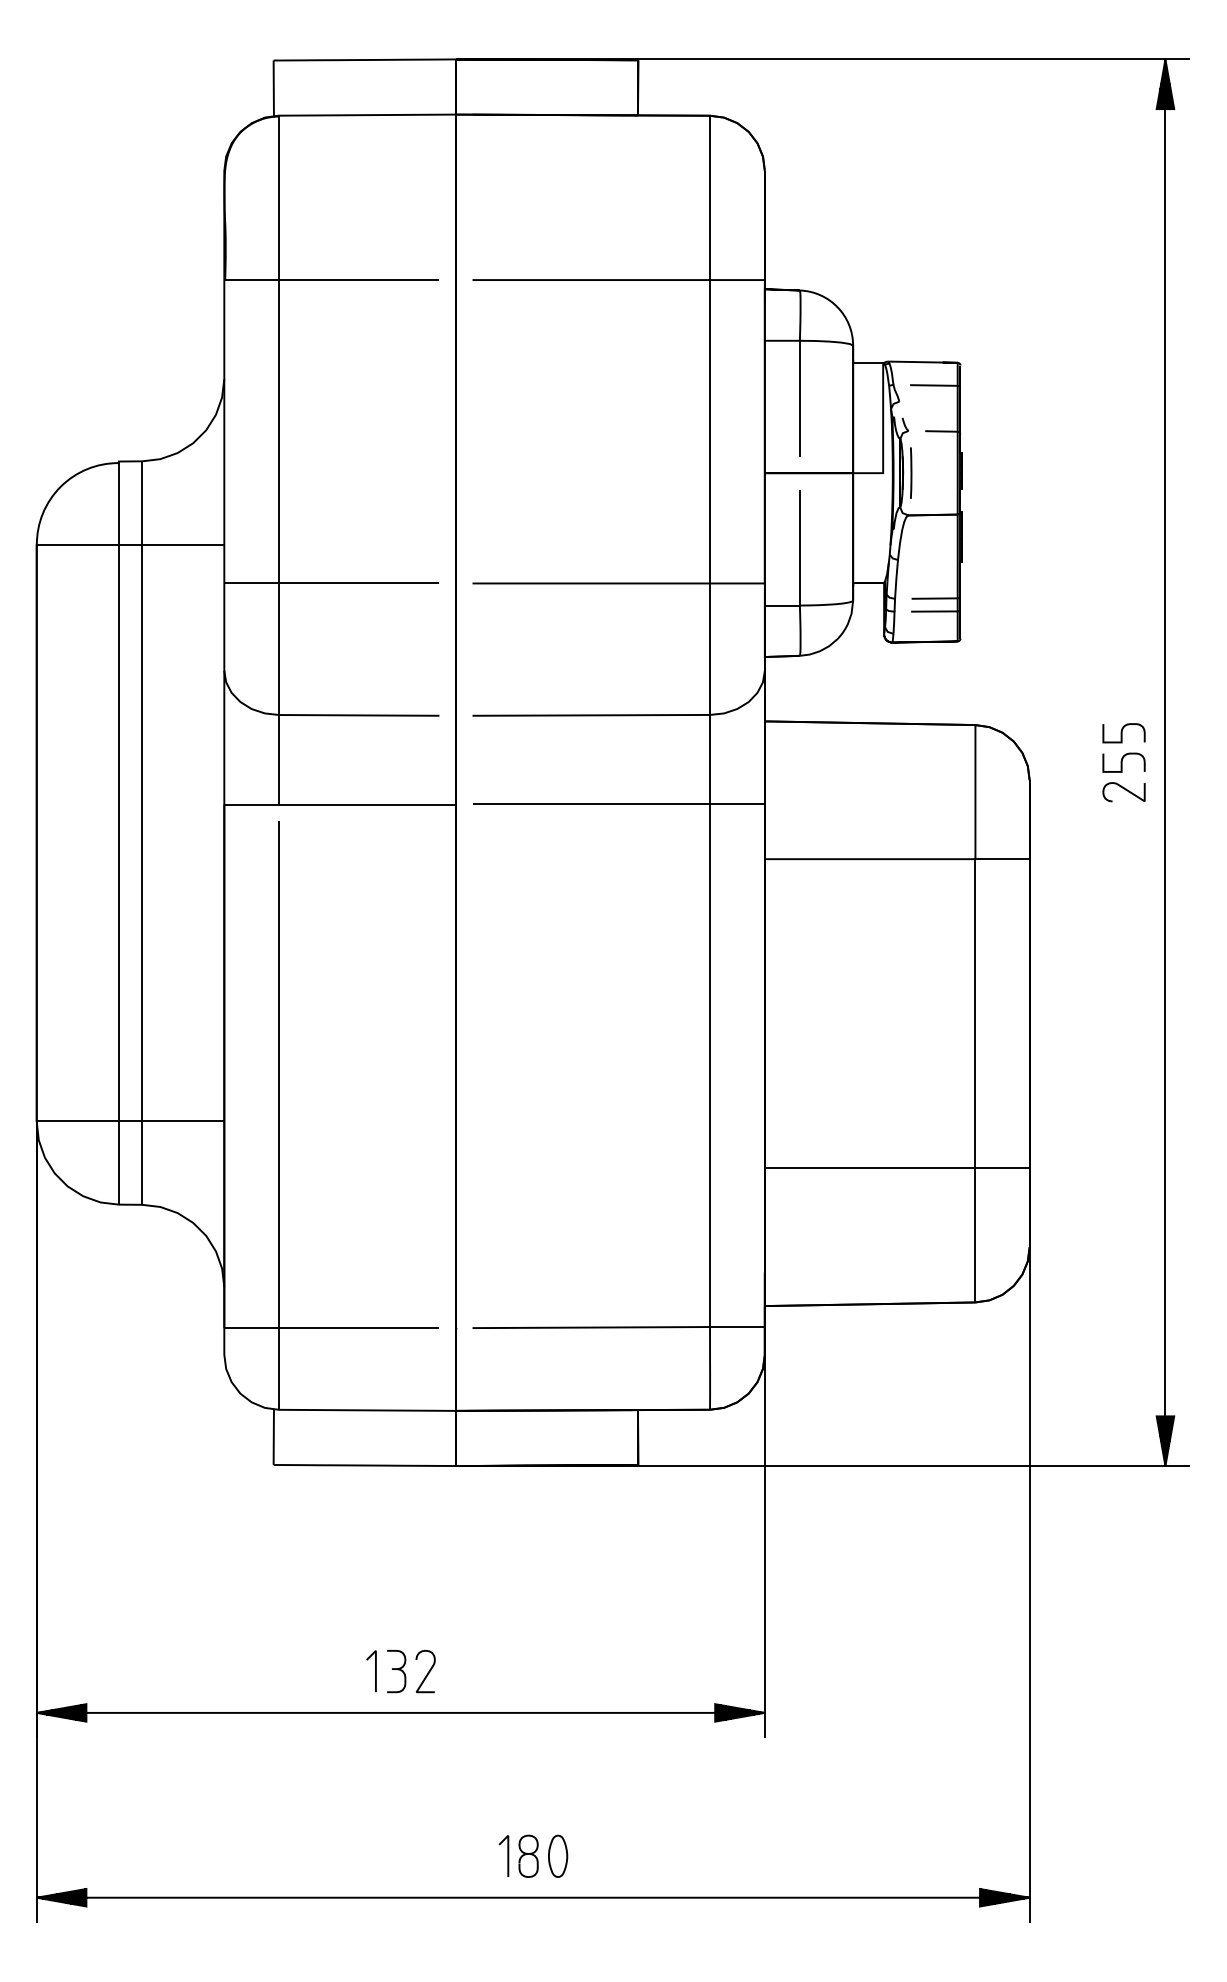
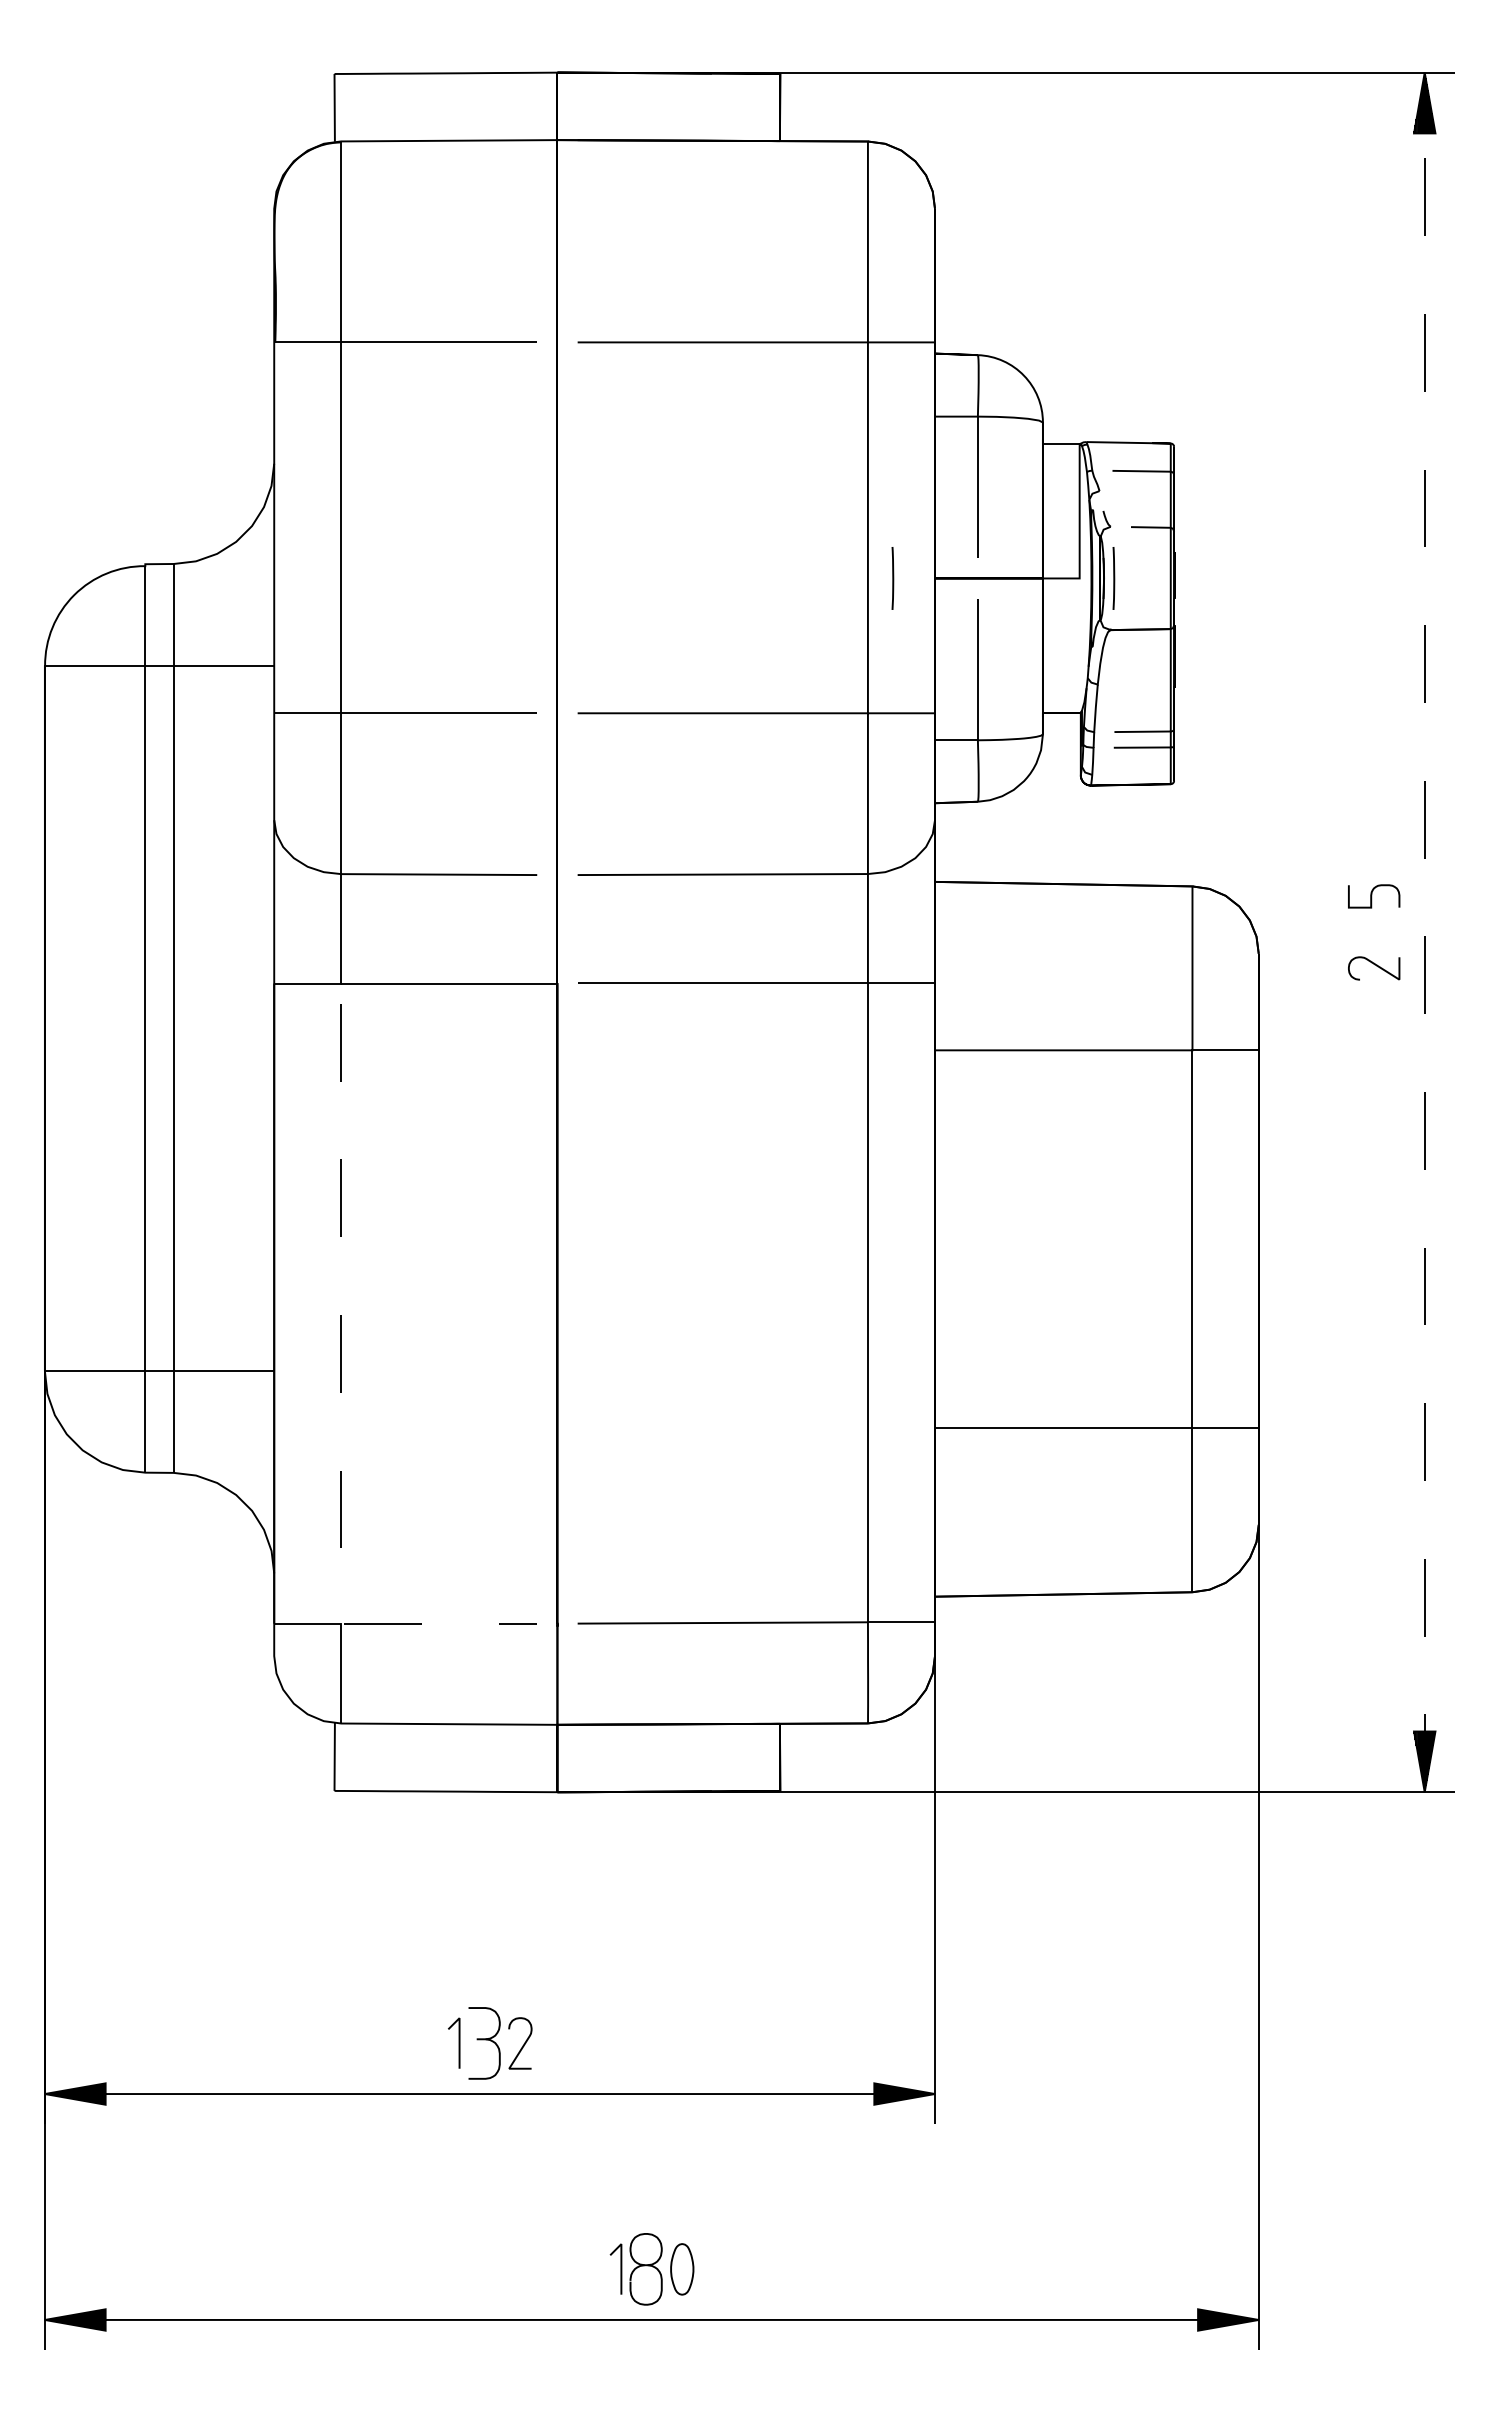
line: (730, 473) -> (892, 578), added
curve: (1122, 762) -> (1372, 932), removed
line: (1165, 762) -> (1424, 932), solid -> dashed
line: (279, 1155) -> (341, 1412), solid -> dashed
part: (396, 1671) -> (484, 2043), size x1.4
part: (528, 1856) -> (646, 2269), size x1.4

